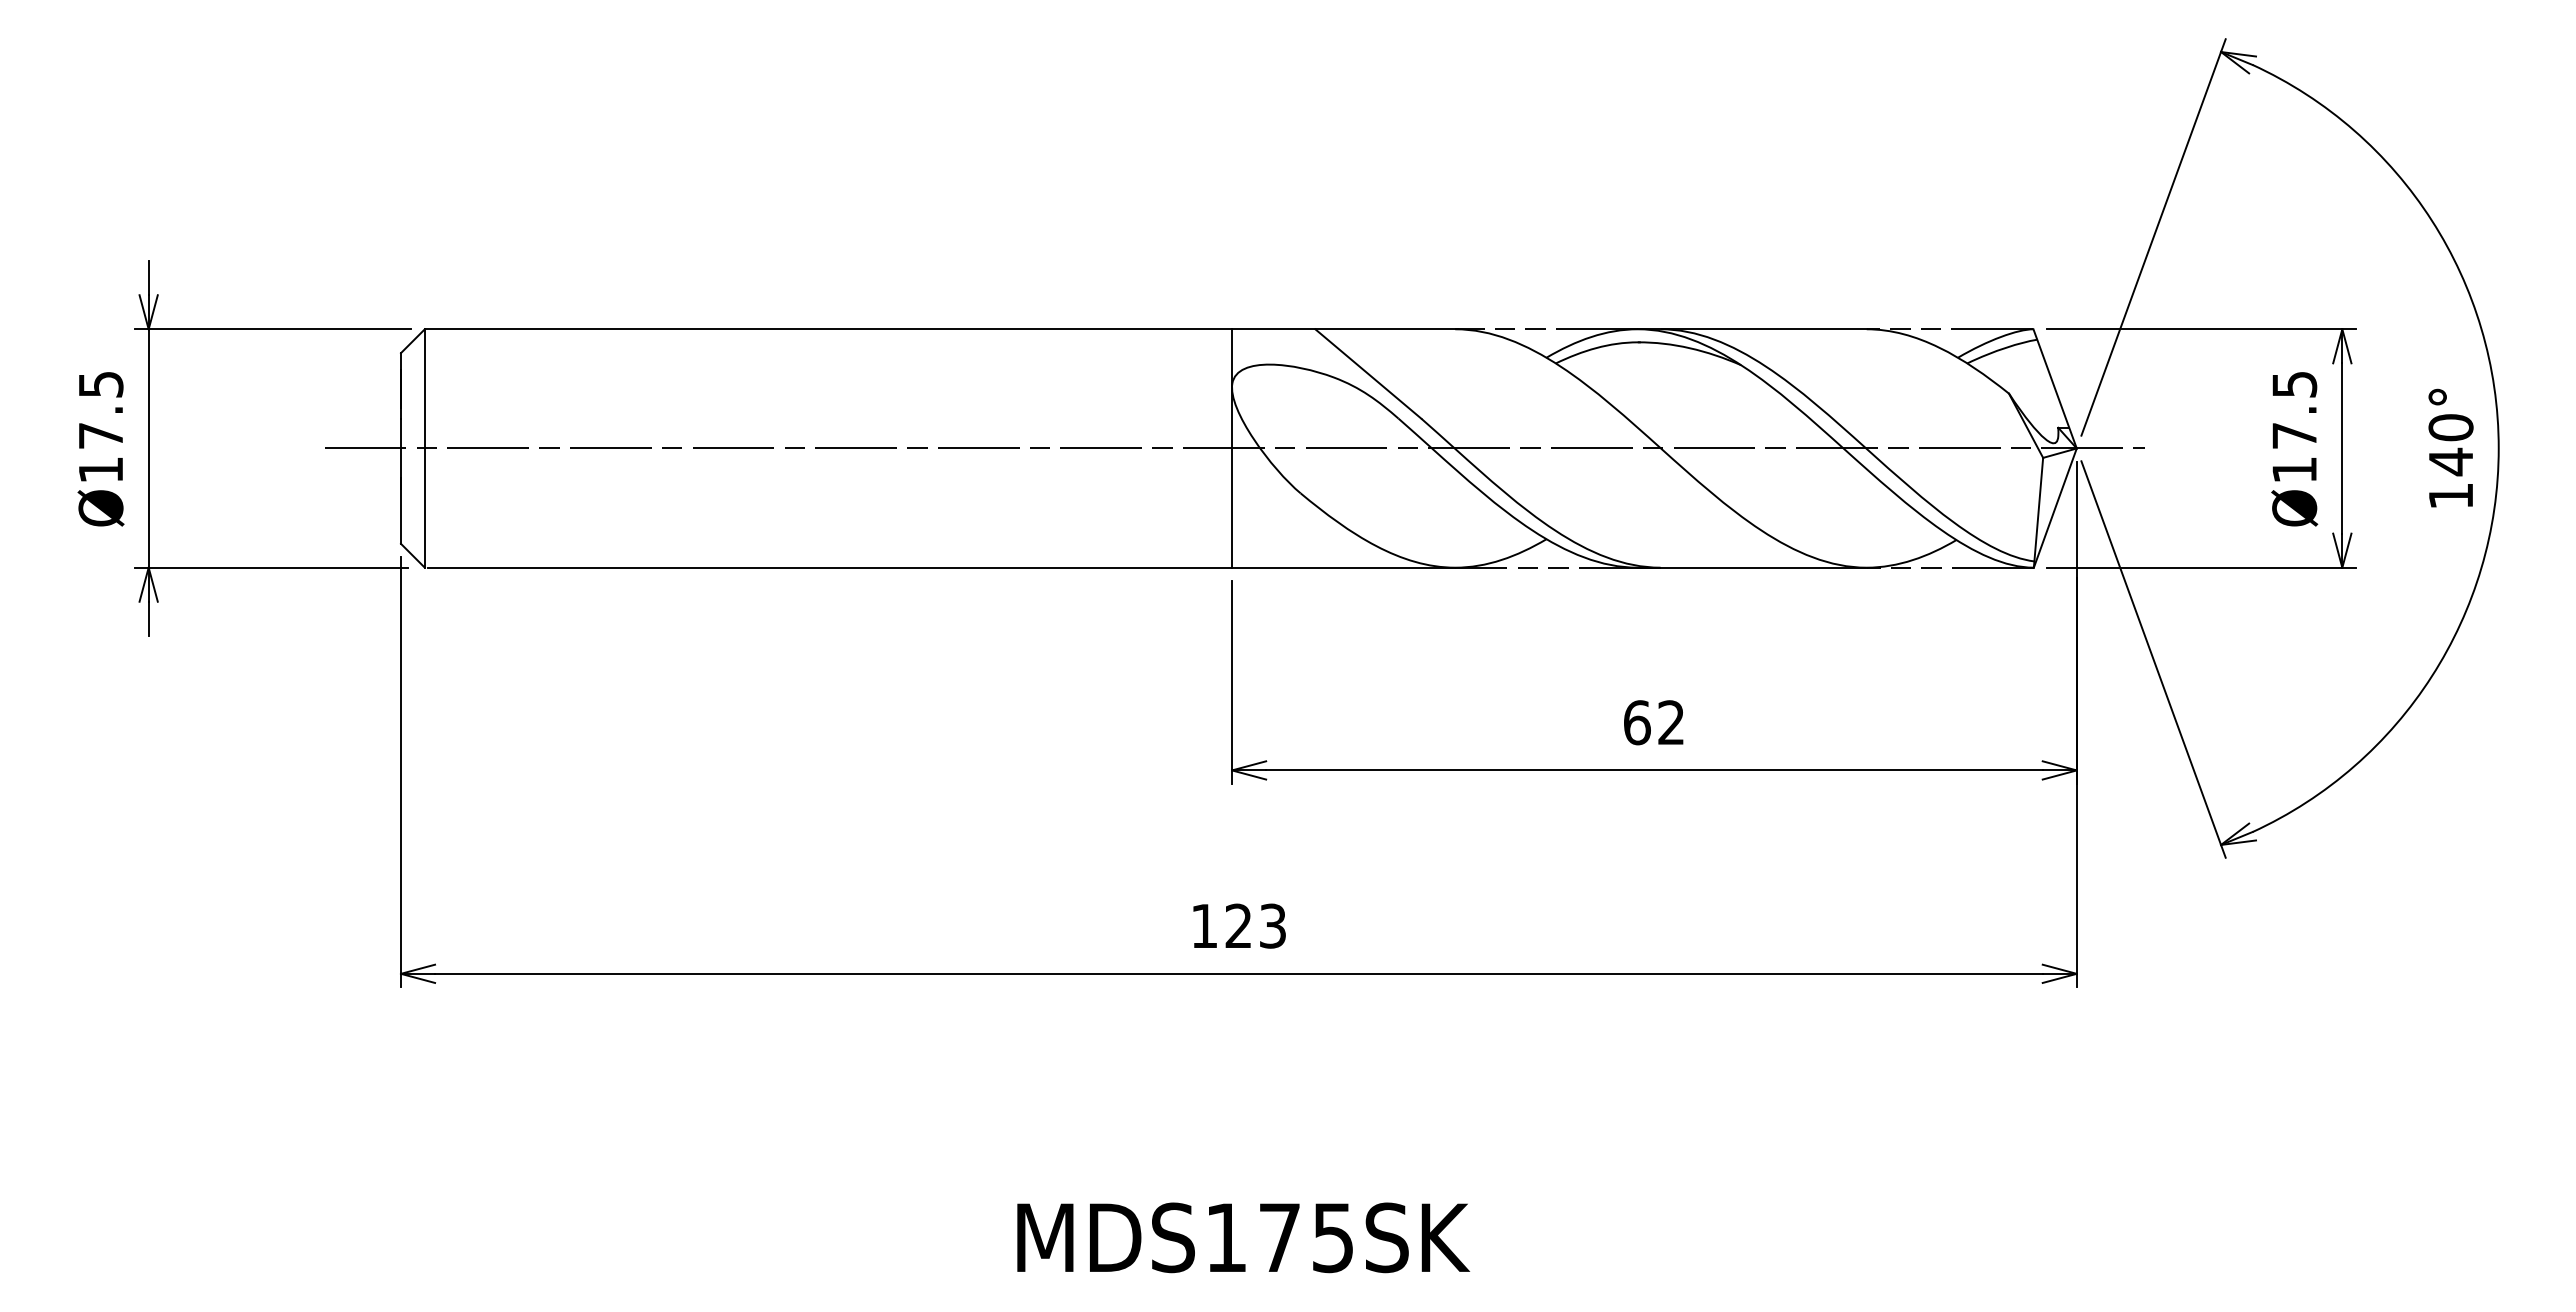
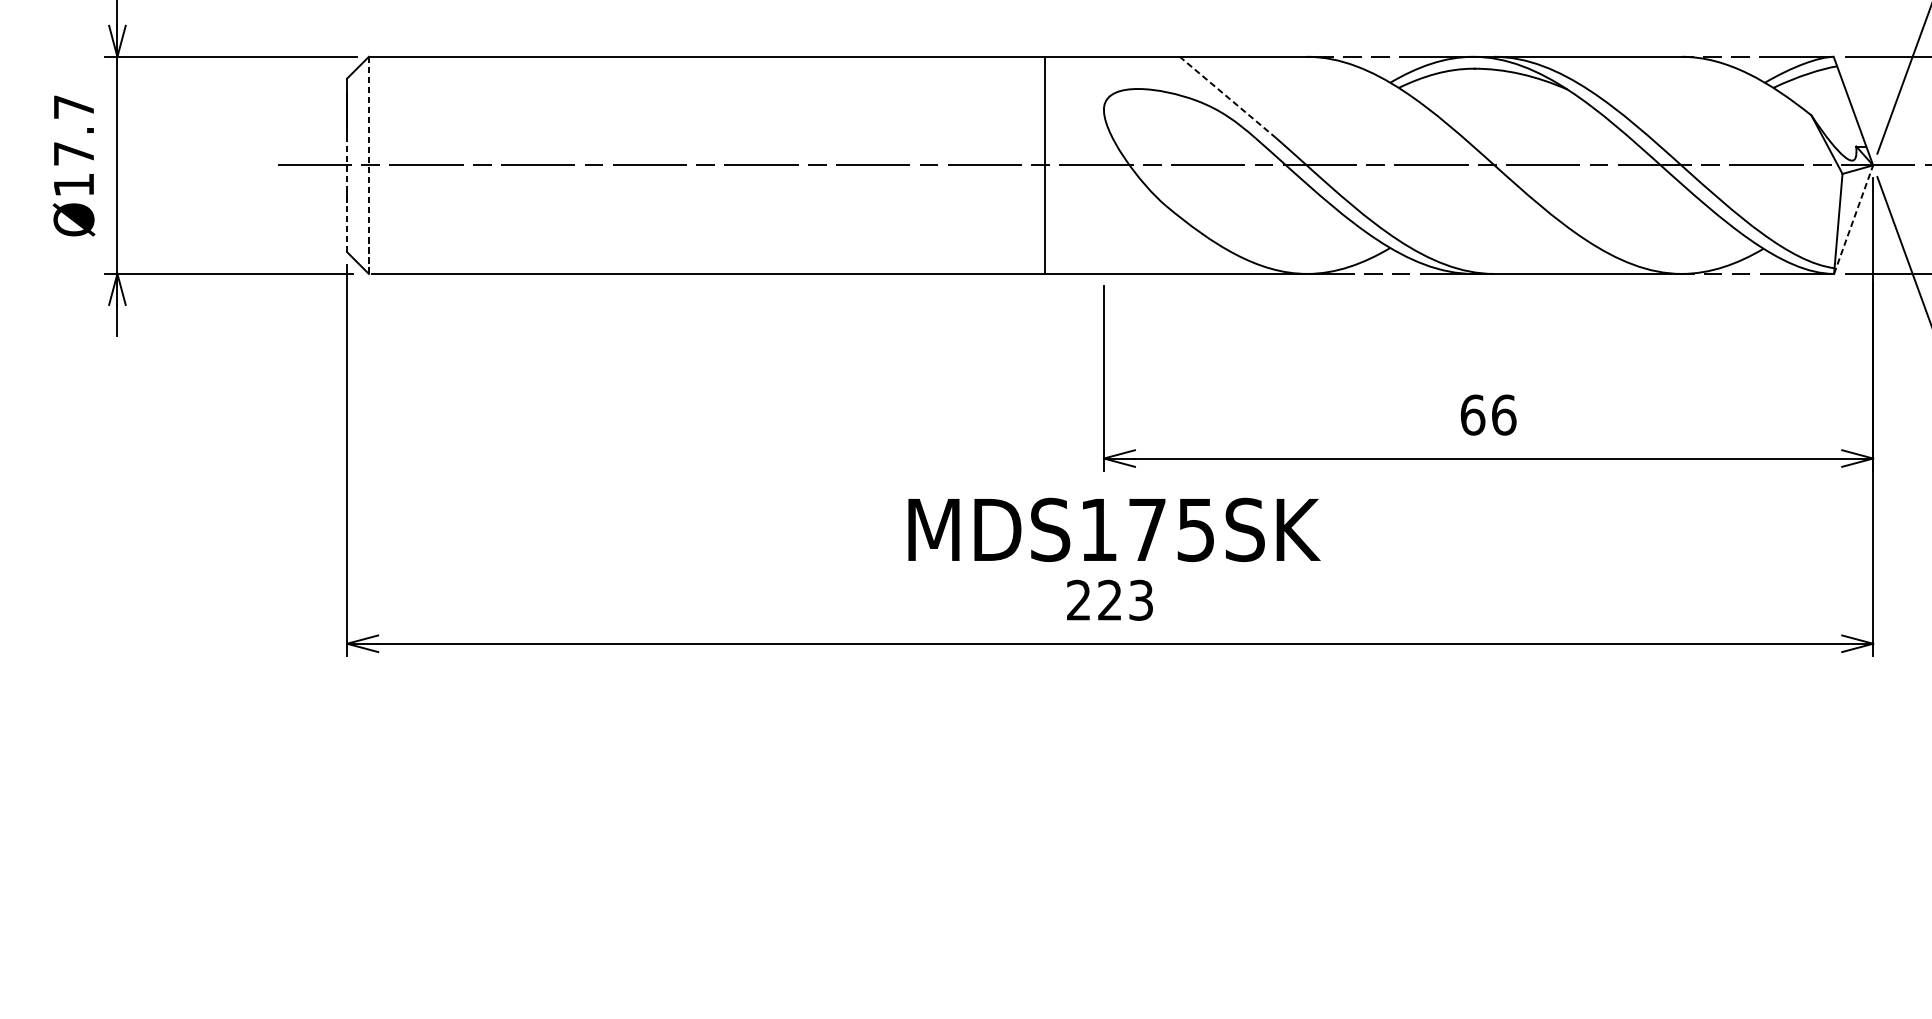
line: (1367, 373) -> (1227, 97), solid -> dashed
text: (101, 384) -> (74, 107), Ø17.5 -> Ø17.7
line: (424, 448) -> (368, 165), solid -> dashed
line: (1232, 448) -> (1045, 165), moved
line: (401, 481) -> (347, 195), solid -> dashed
line: (2055, 507) -> (1853, 219), solid -> dashed
text: (1671, 722) -> (1504, 414), 62 -> 66
text: (1203, 925) -> (1077, 599), 123 -> 223
text: (1243, 1237) -> (1114, 529), moved

